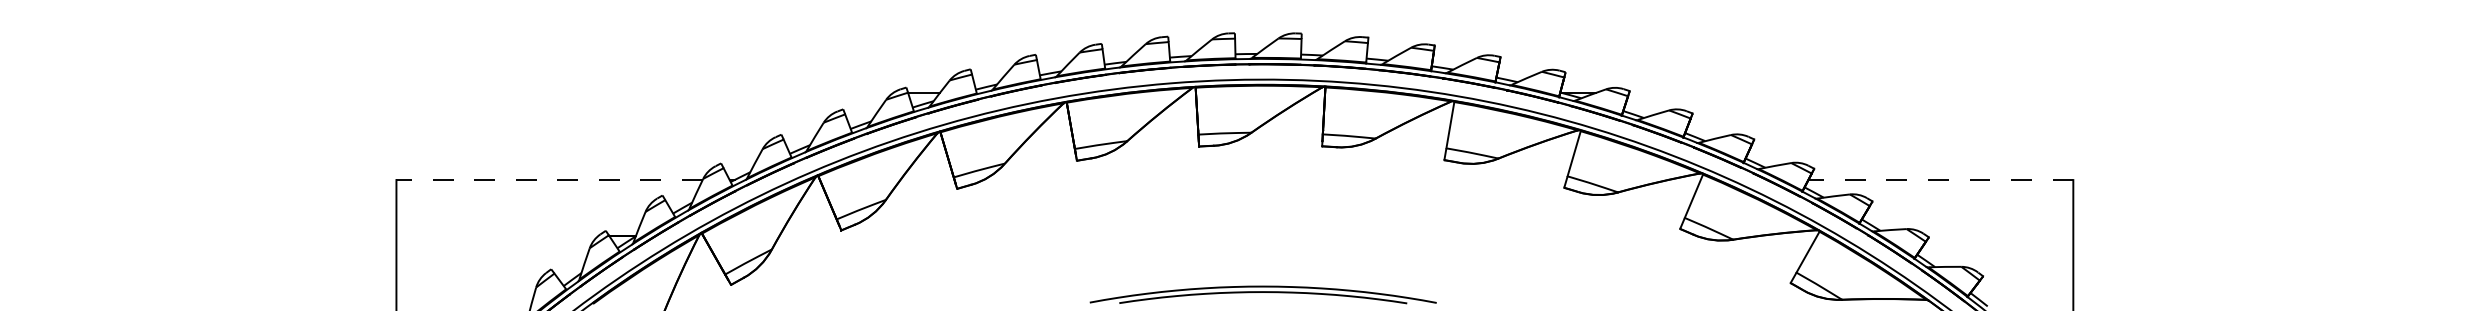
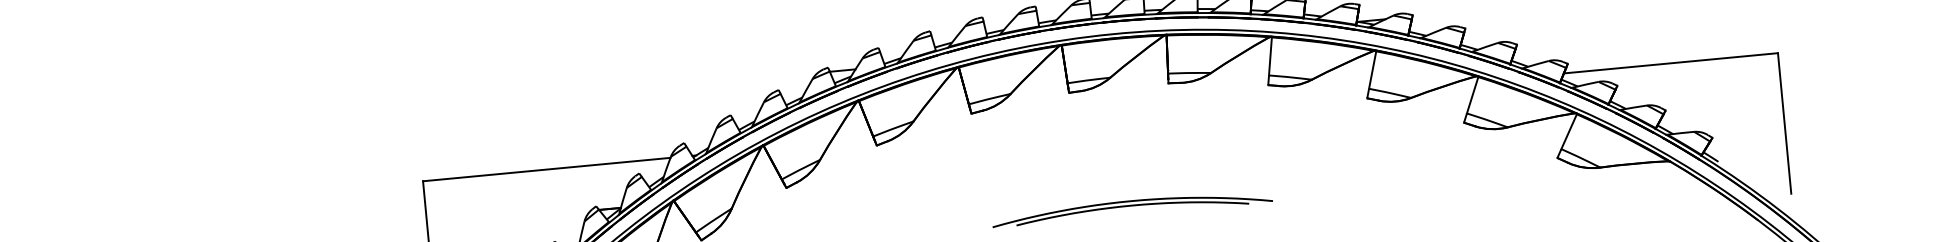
line: (549, 180) -> (546, 169), dashed -> solid
line: (1940, 180) -> (1670, 63), dashed -> solid

